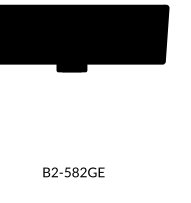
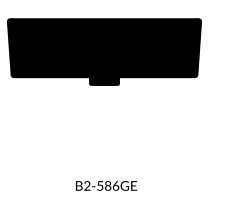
text: (82, 171) -> (115, 185), B2-582GE -> B2-586GE

